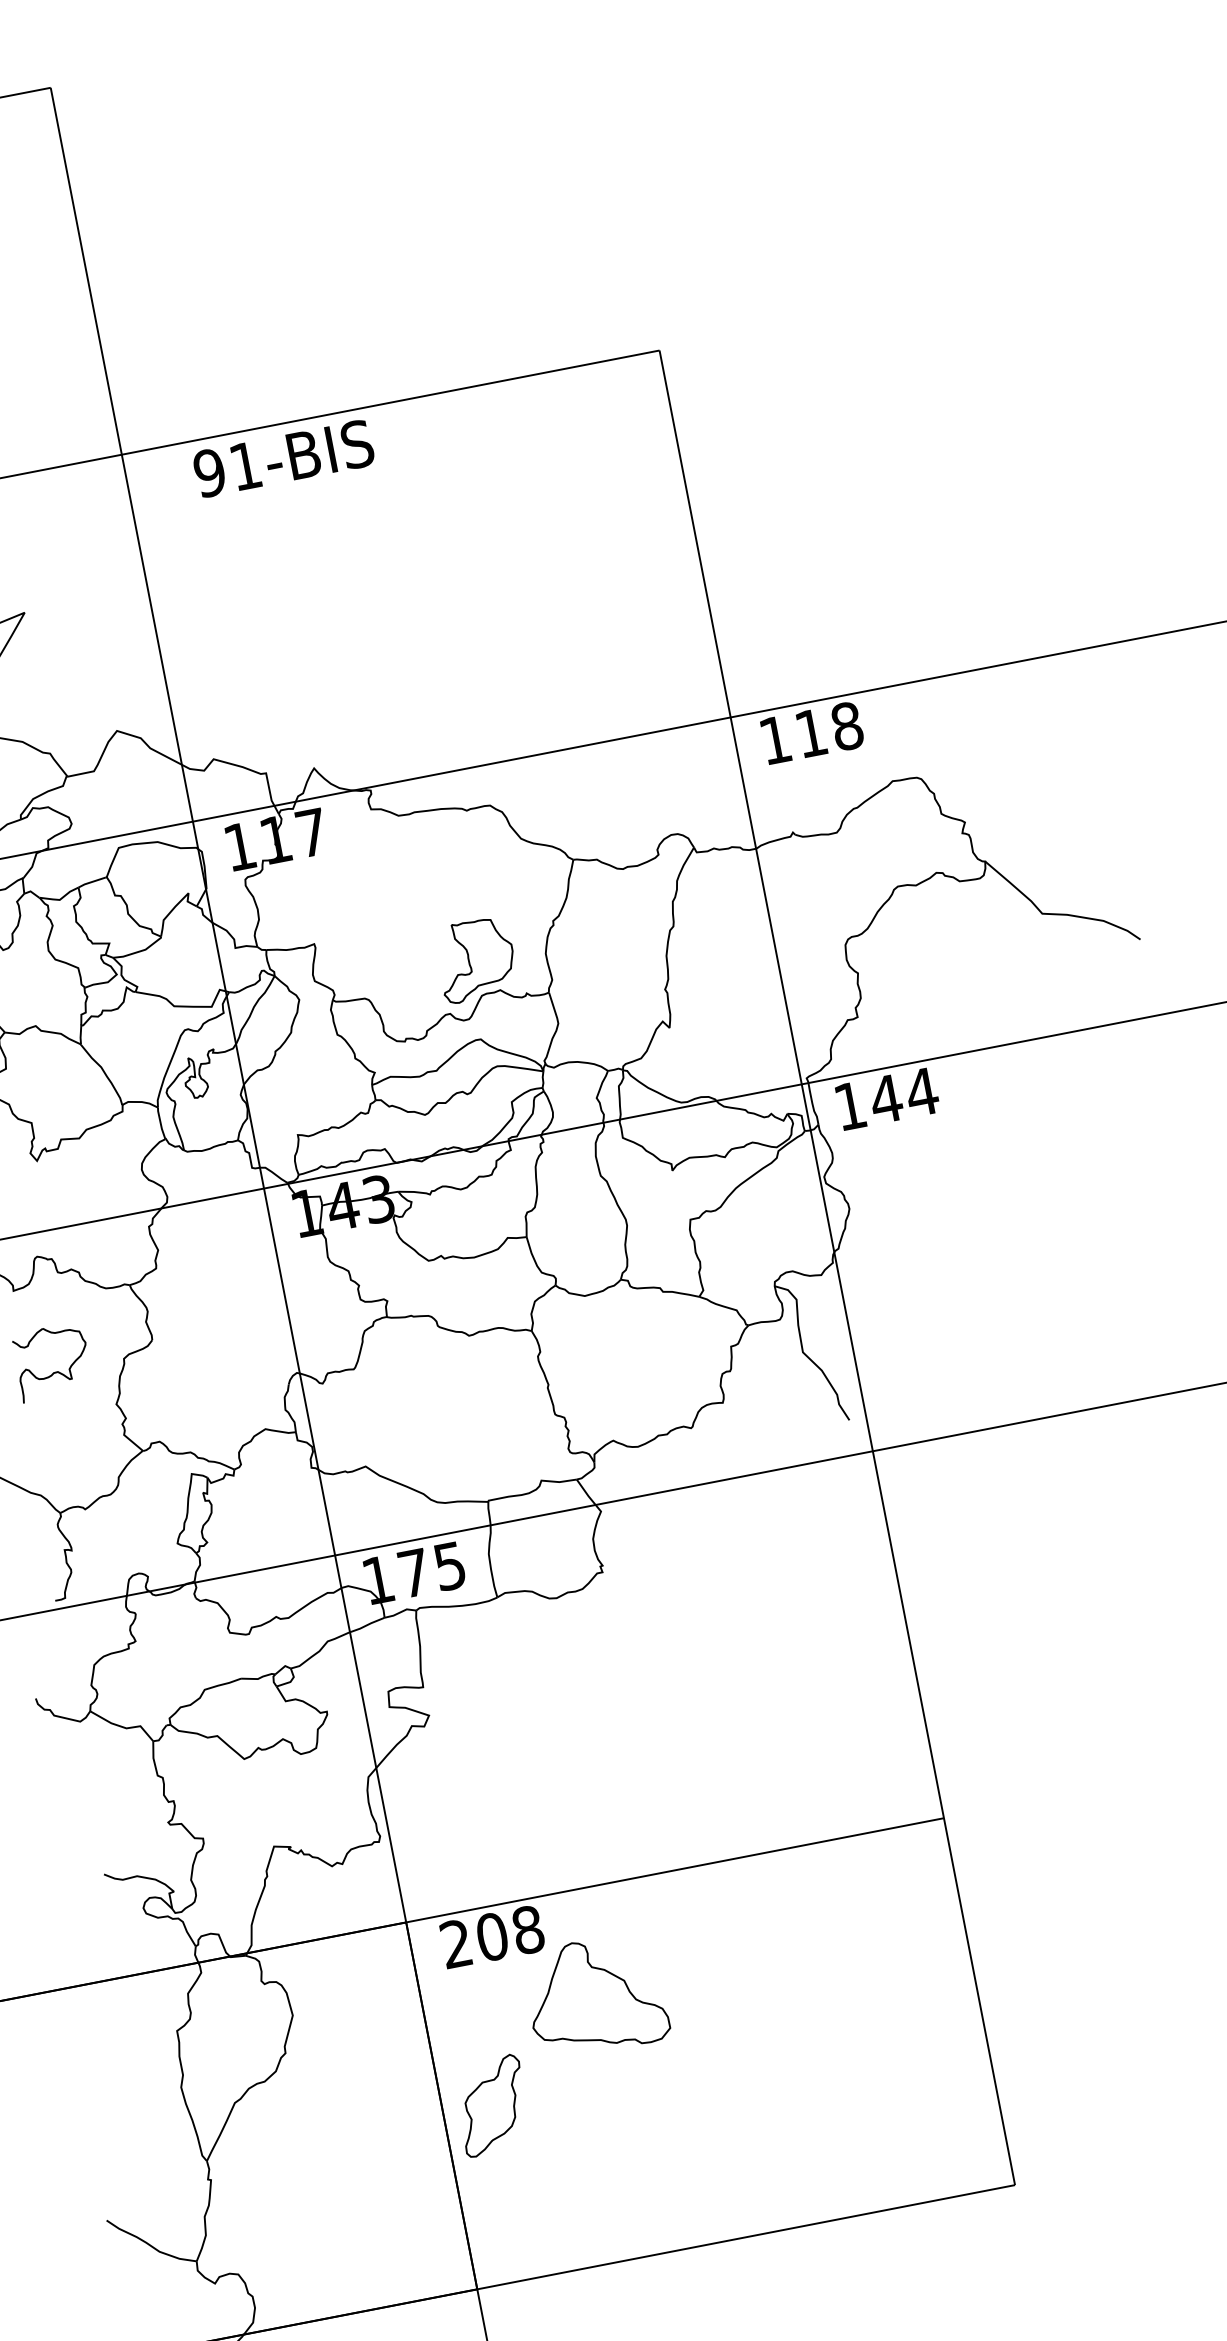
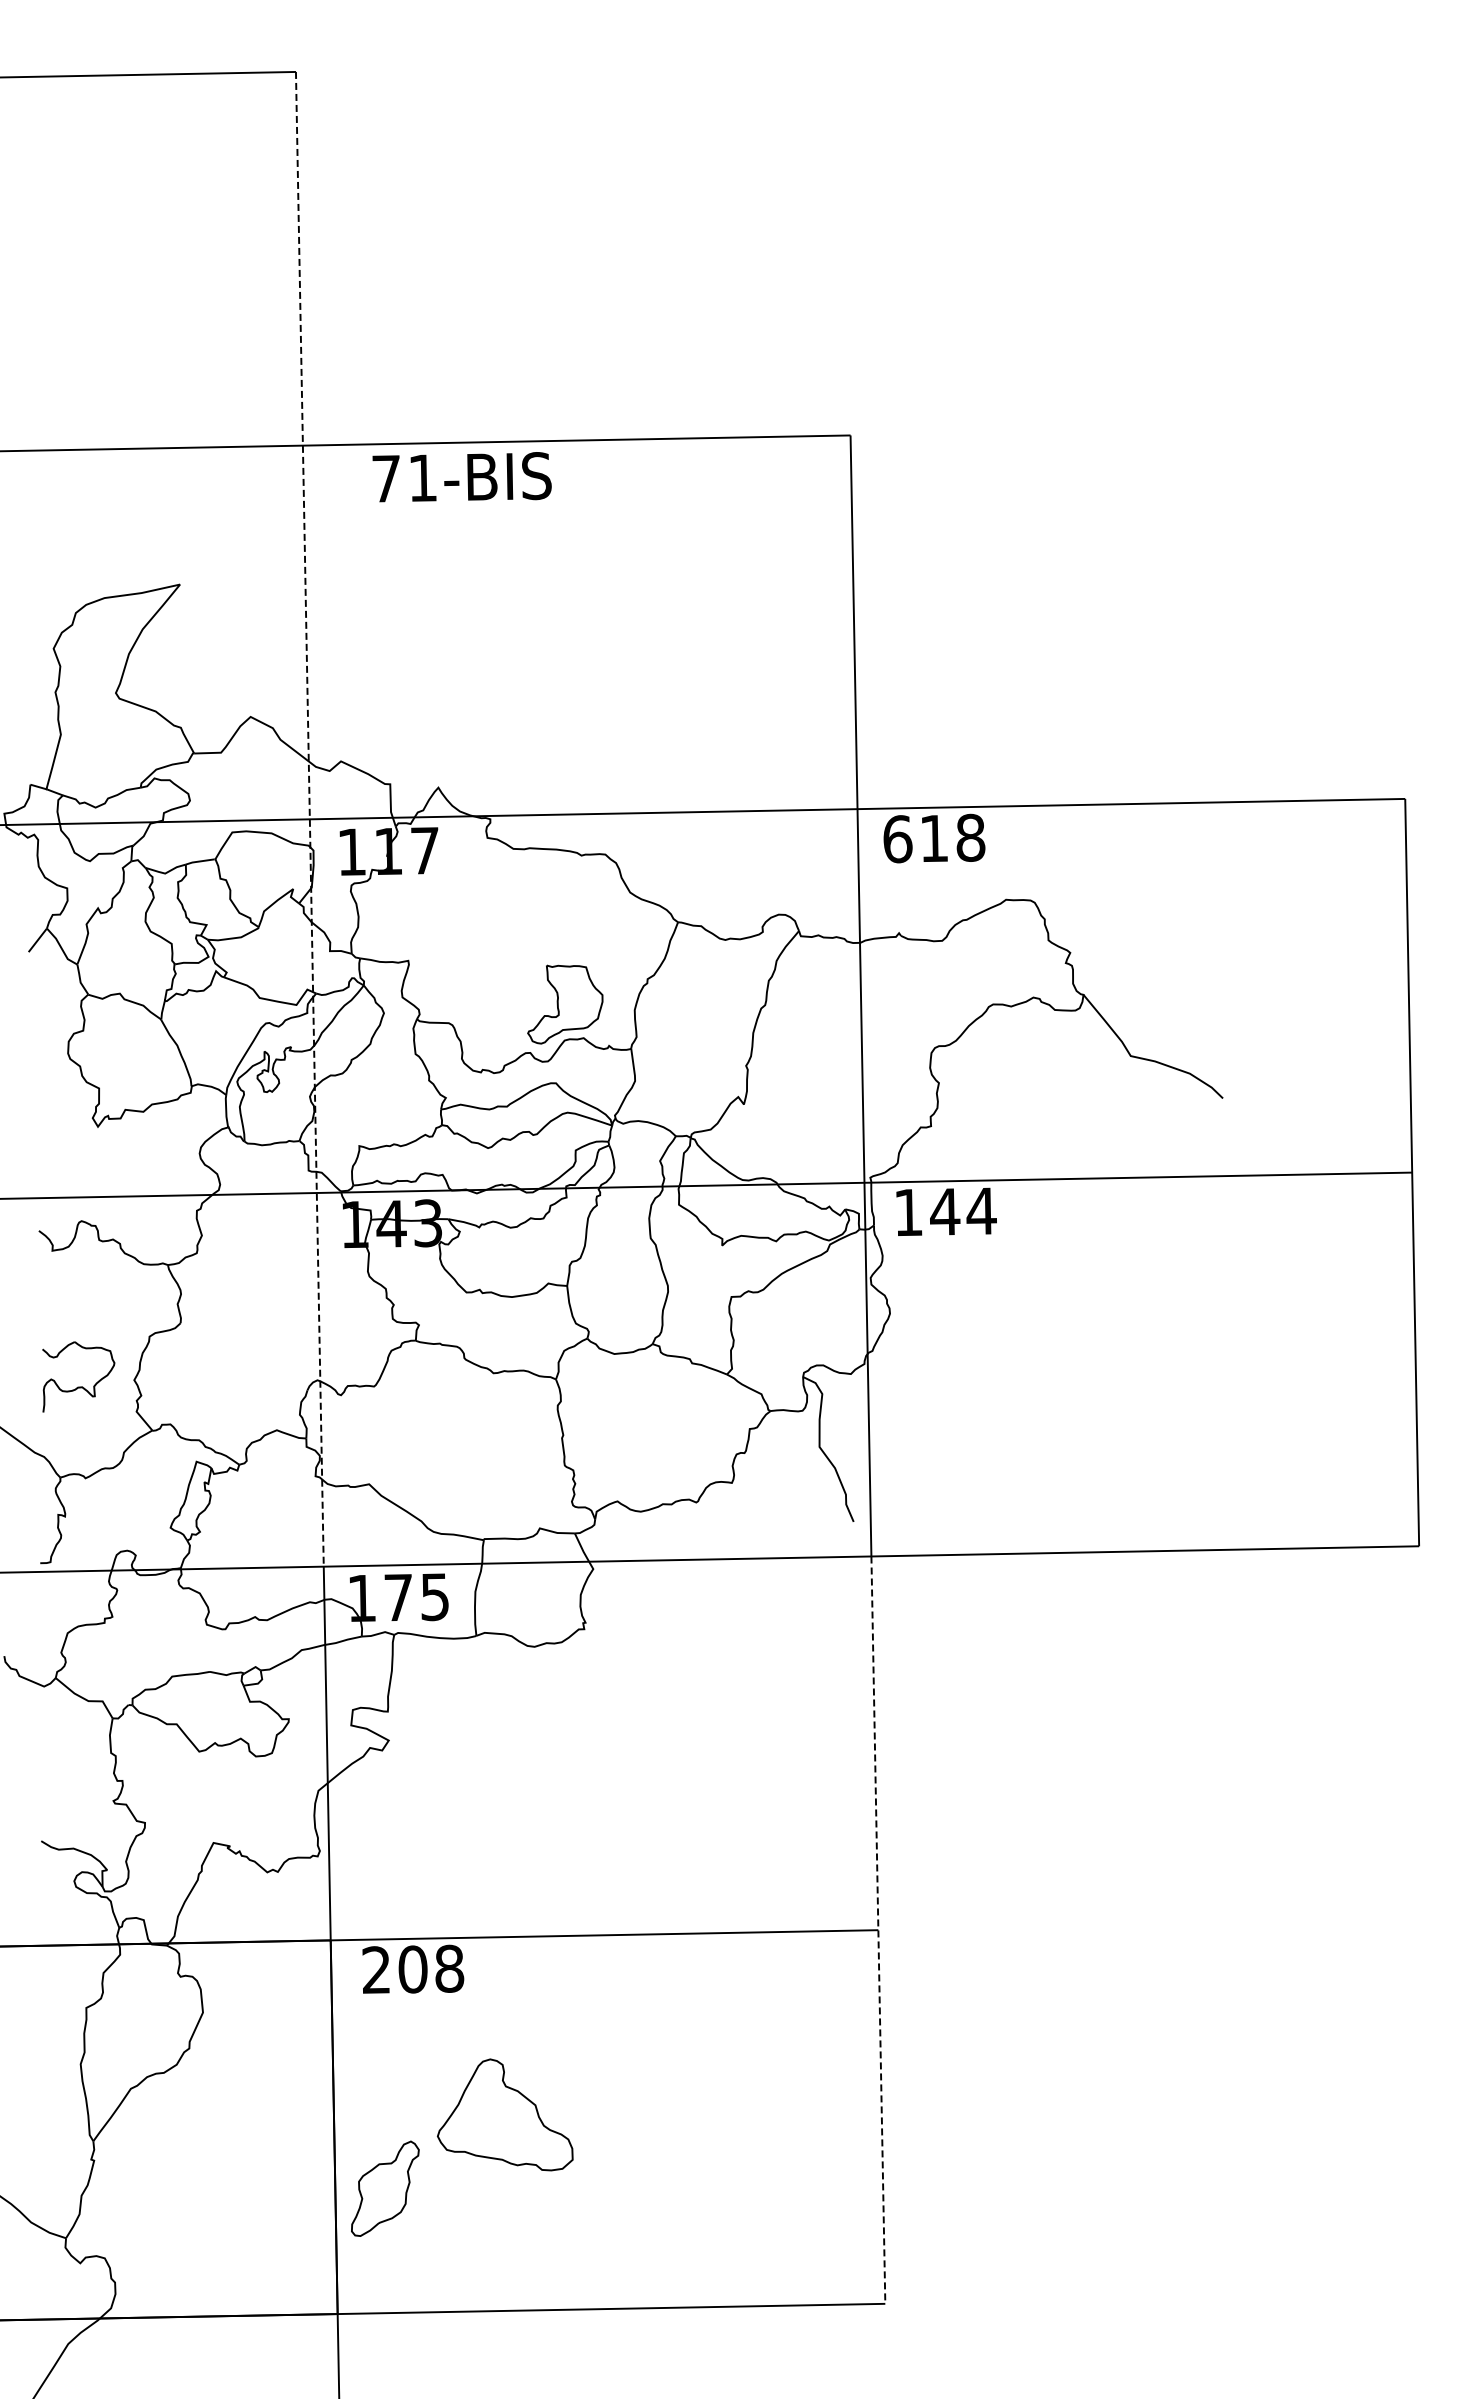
text: (208, 472) -> (385, 478), 91-BIS -> 71-BIS
text: (775, 740) -> (897, 839), 118 -> 618
line: (192, 821) -> (309, 819), solid -> dashed
part: (54, 1371) -> (78, 1386), moved
line: (944, 1818) -> (878, 1930), solid -> dashed
part: (596, 1994) -> (505, 2114), moved
part: (492, 2105) -> (385, 2188), moved

